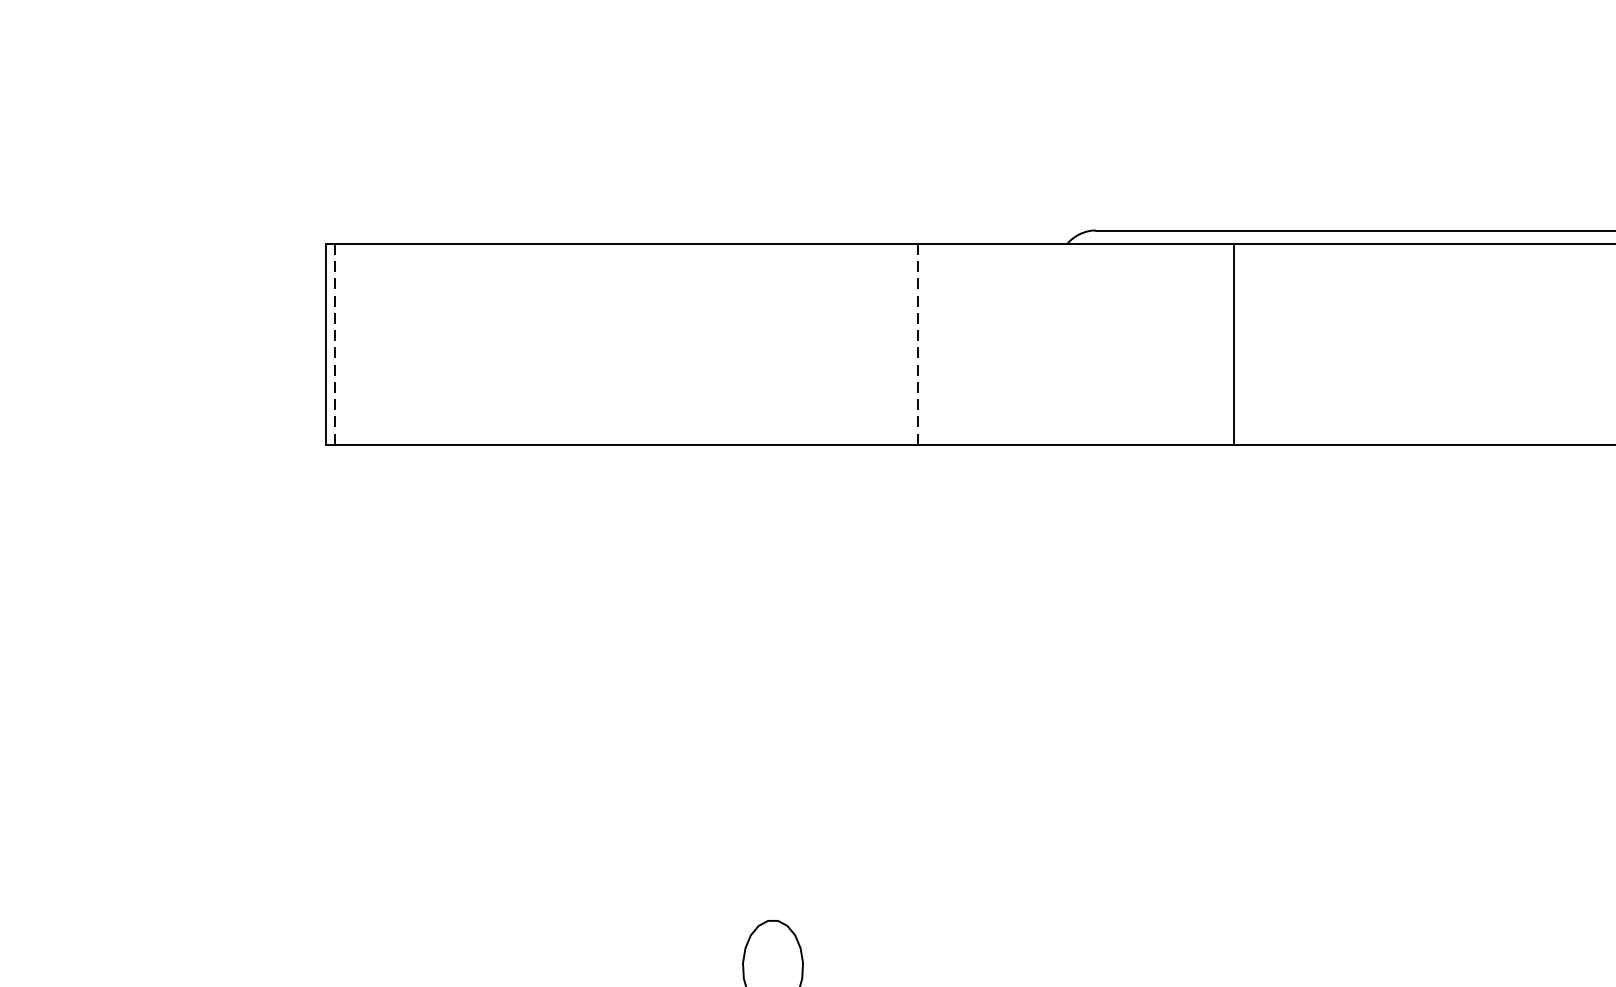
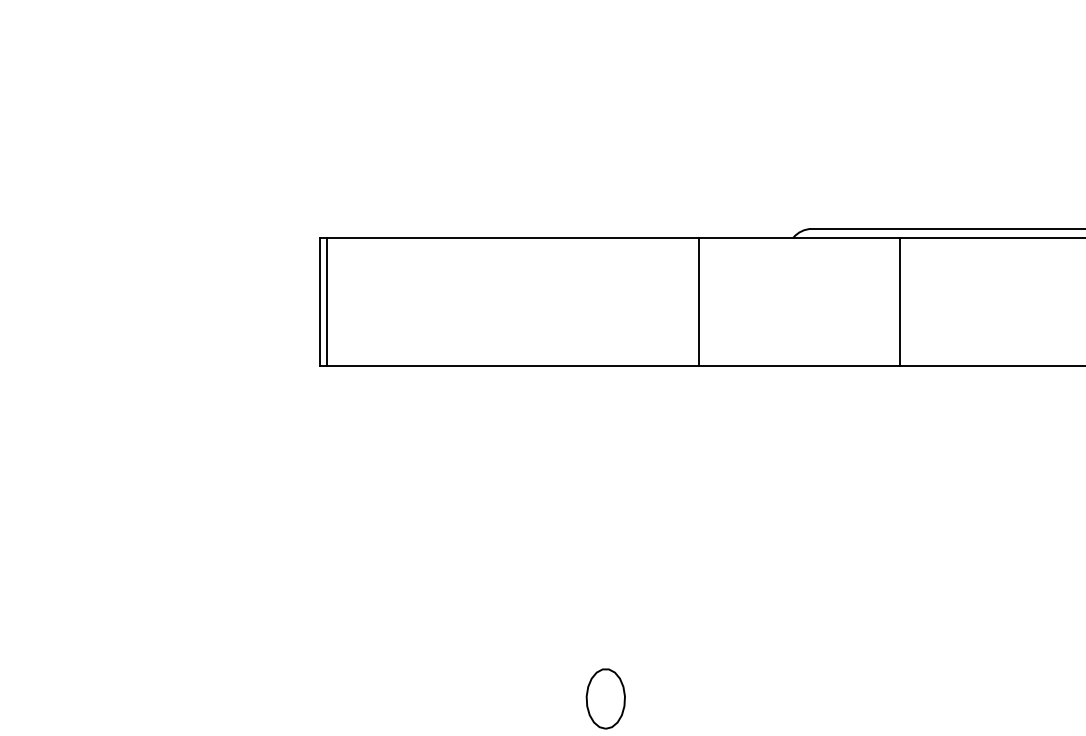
line: (335, 345) -> (326, 302), dashed -> solid
line: (918, 345) -> (698, 302), dashed -> solid

